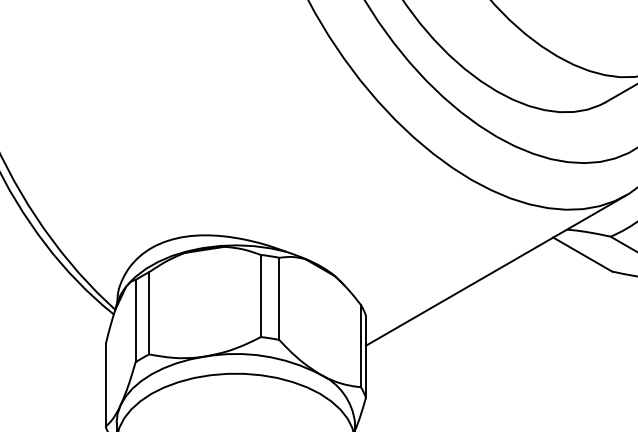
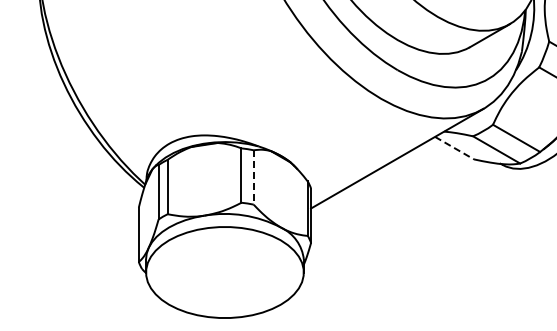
line: (582, 255) -> (454, 148), solid -> dashed
line: (278, 298) -> (253, 177), solid -> dashed

